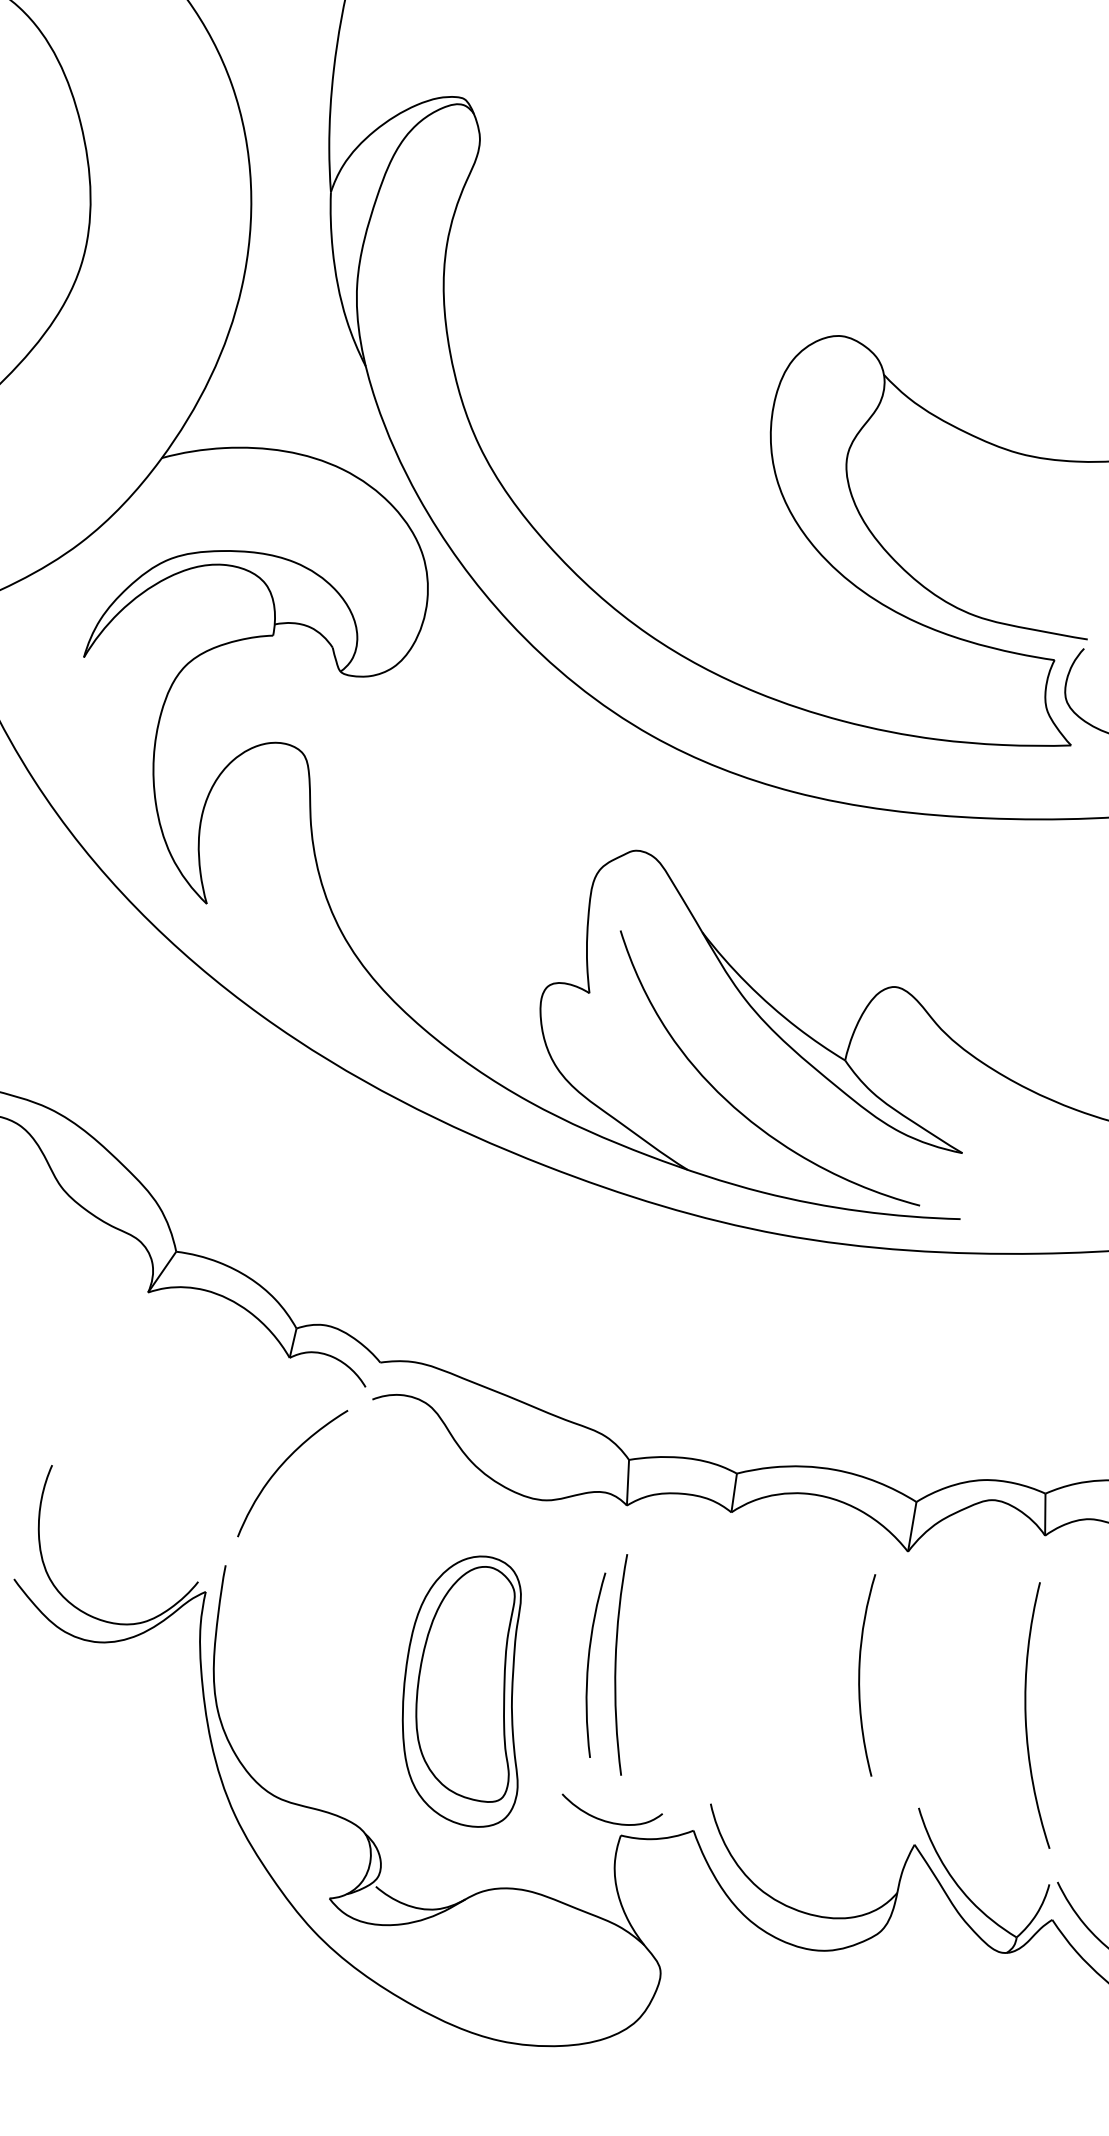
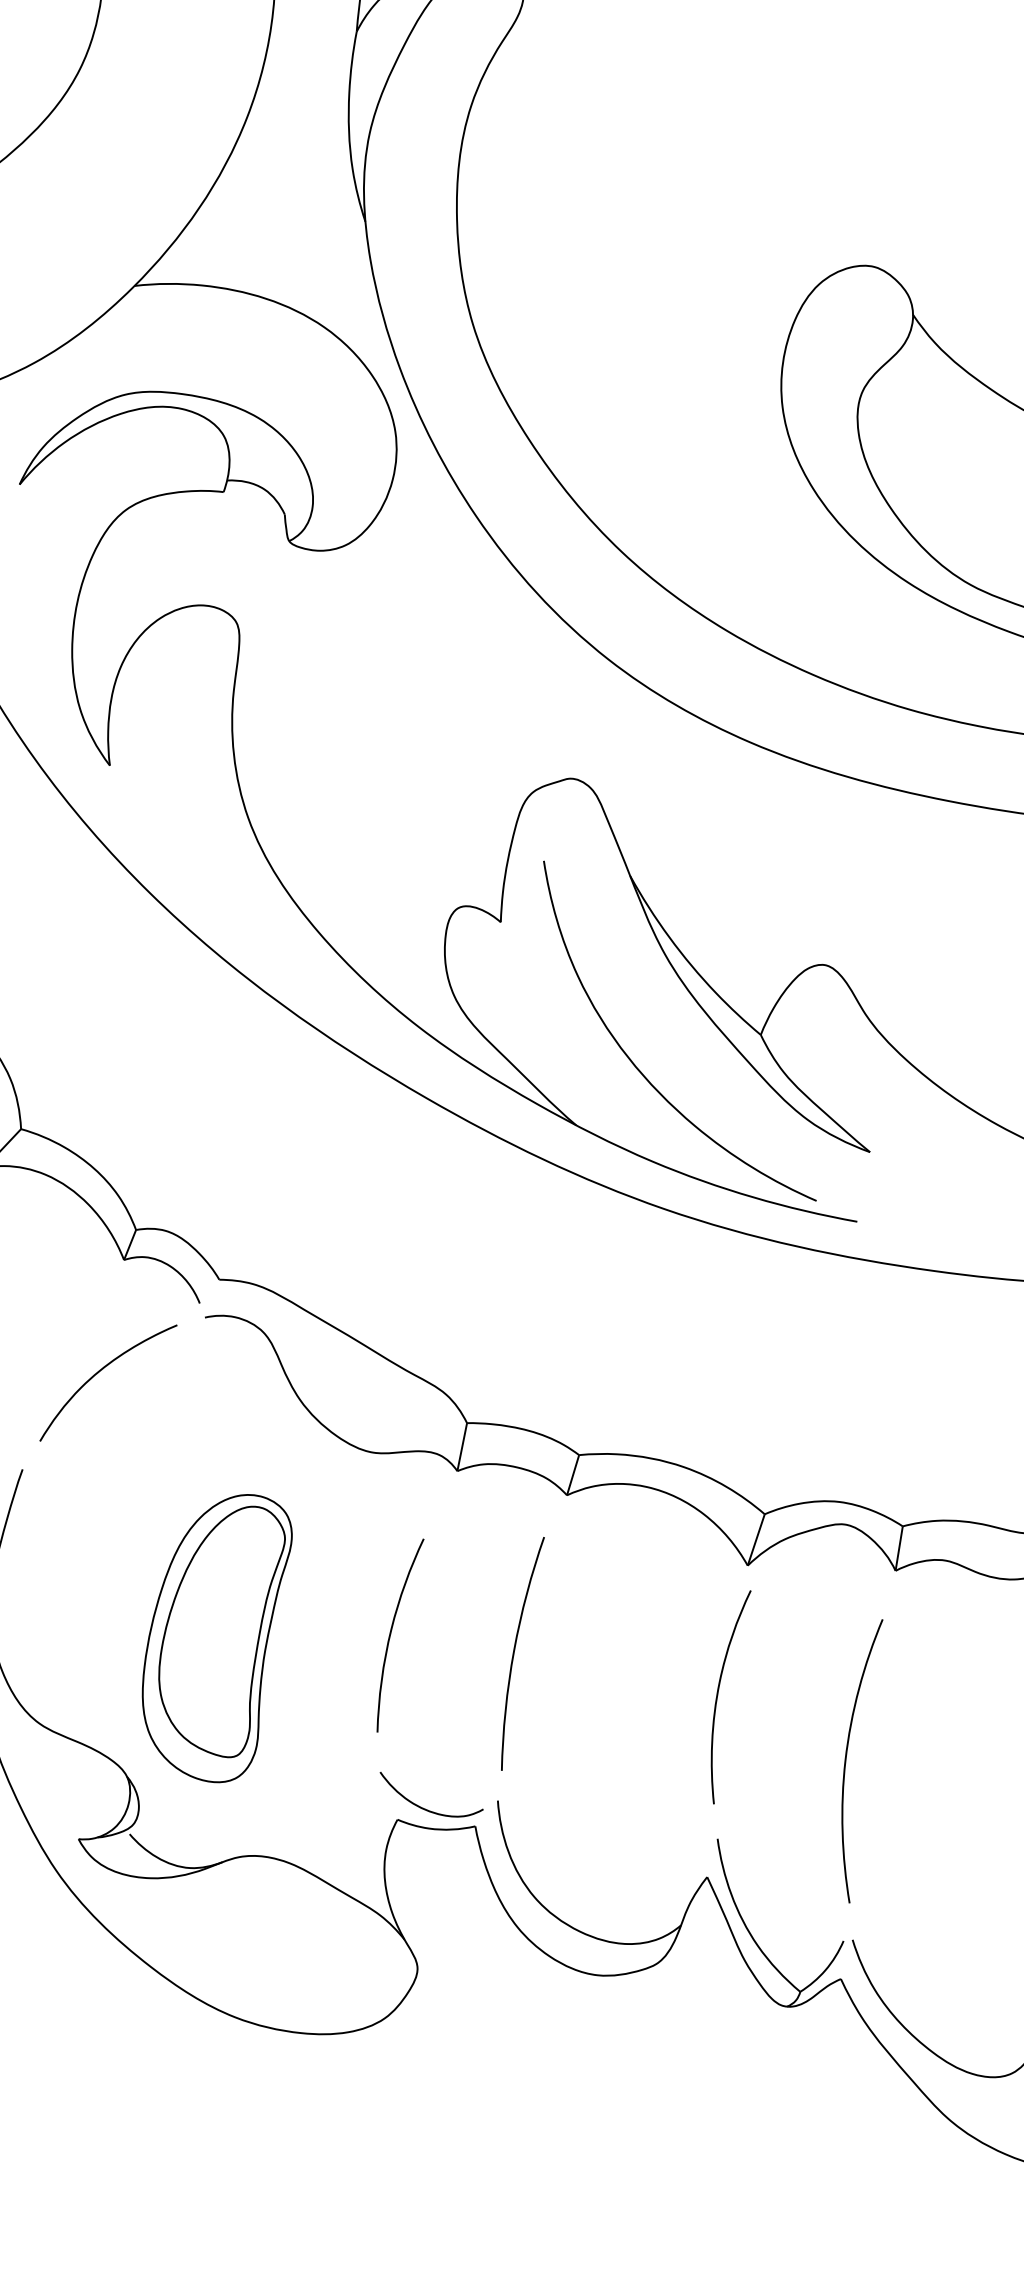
curve: (616, 1664) -> (514, 1652), moved
curve: (860, 1675) -> (718, 1695), moved
part: (461, 1691) -> (212, 1635), moved
curve: (610, 1821) -> (426, 1809), moved

